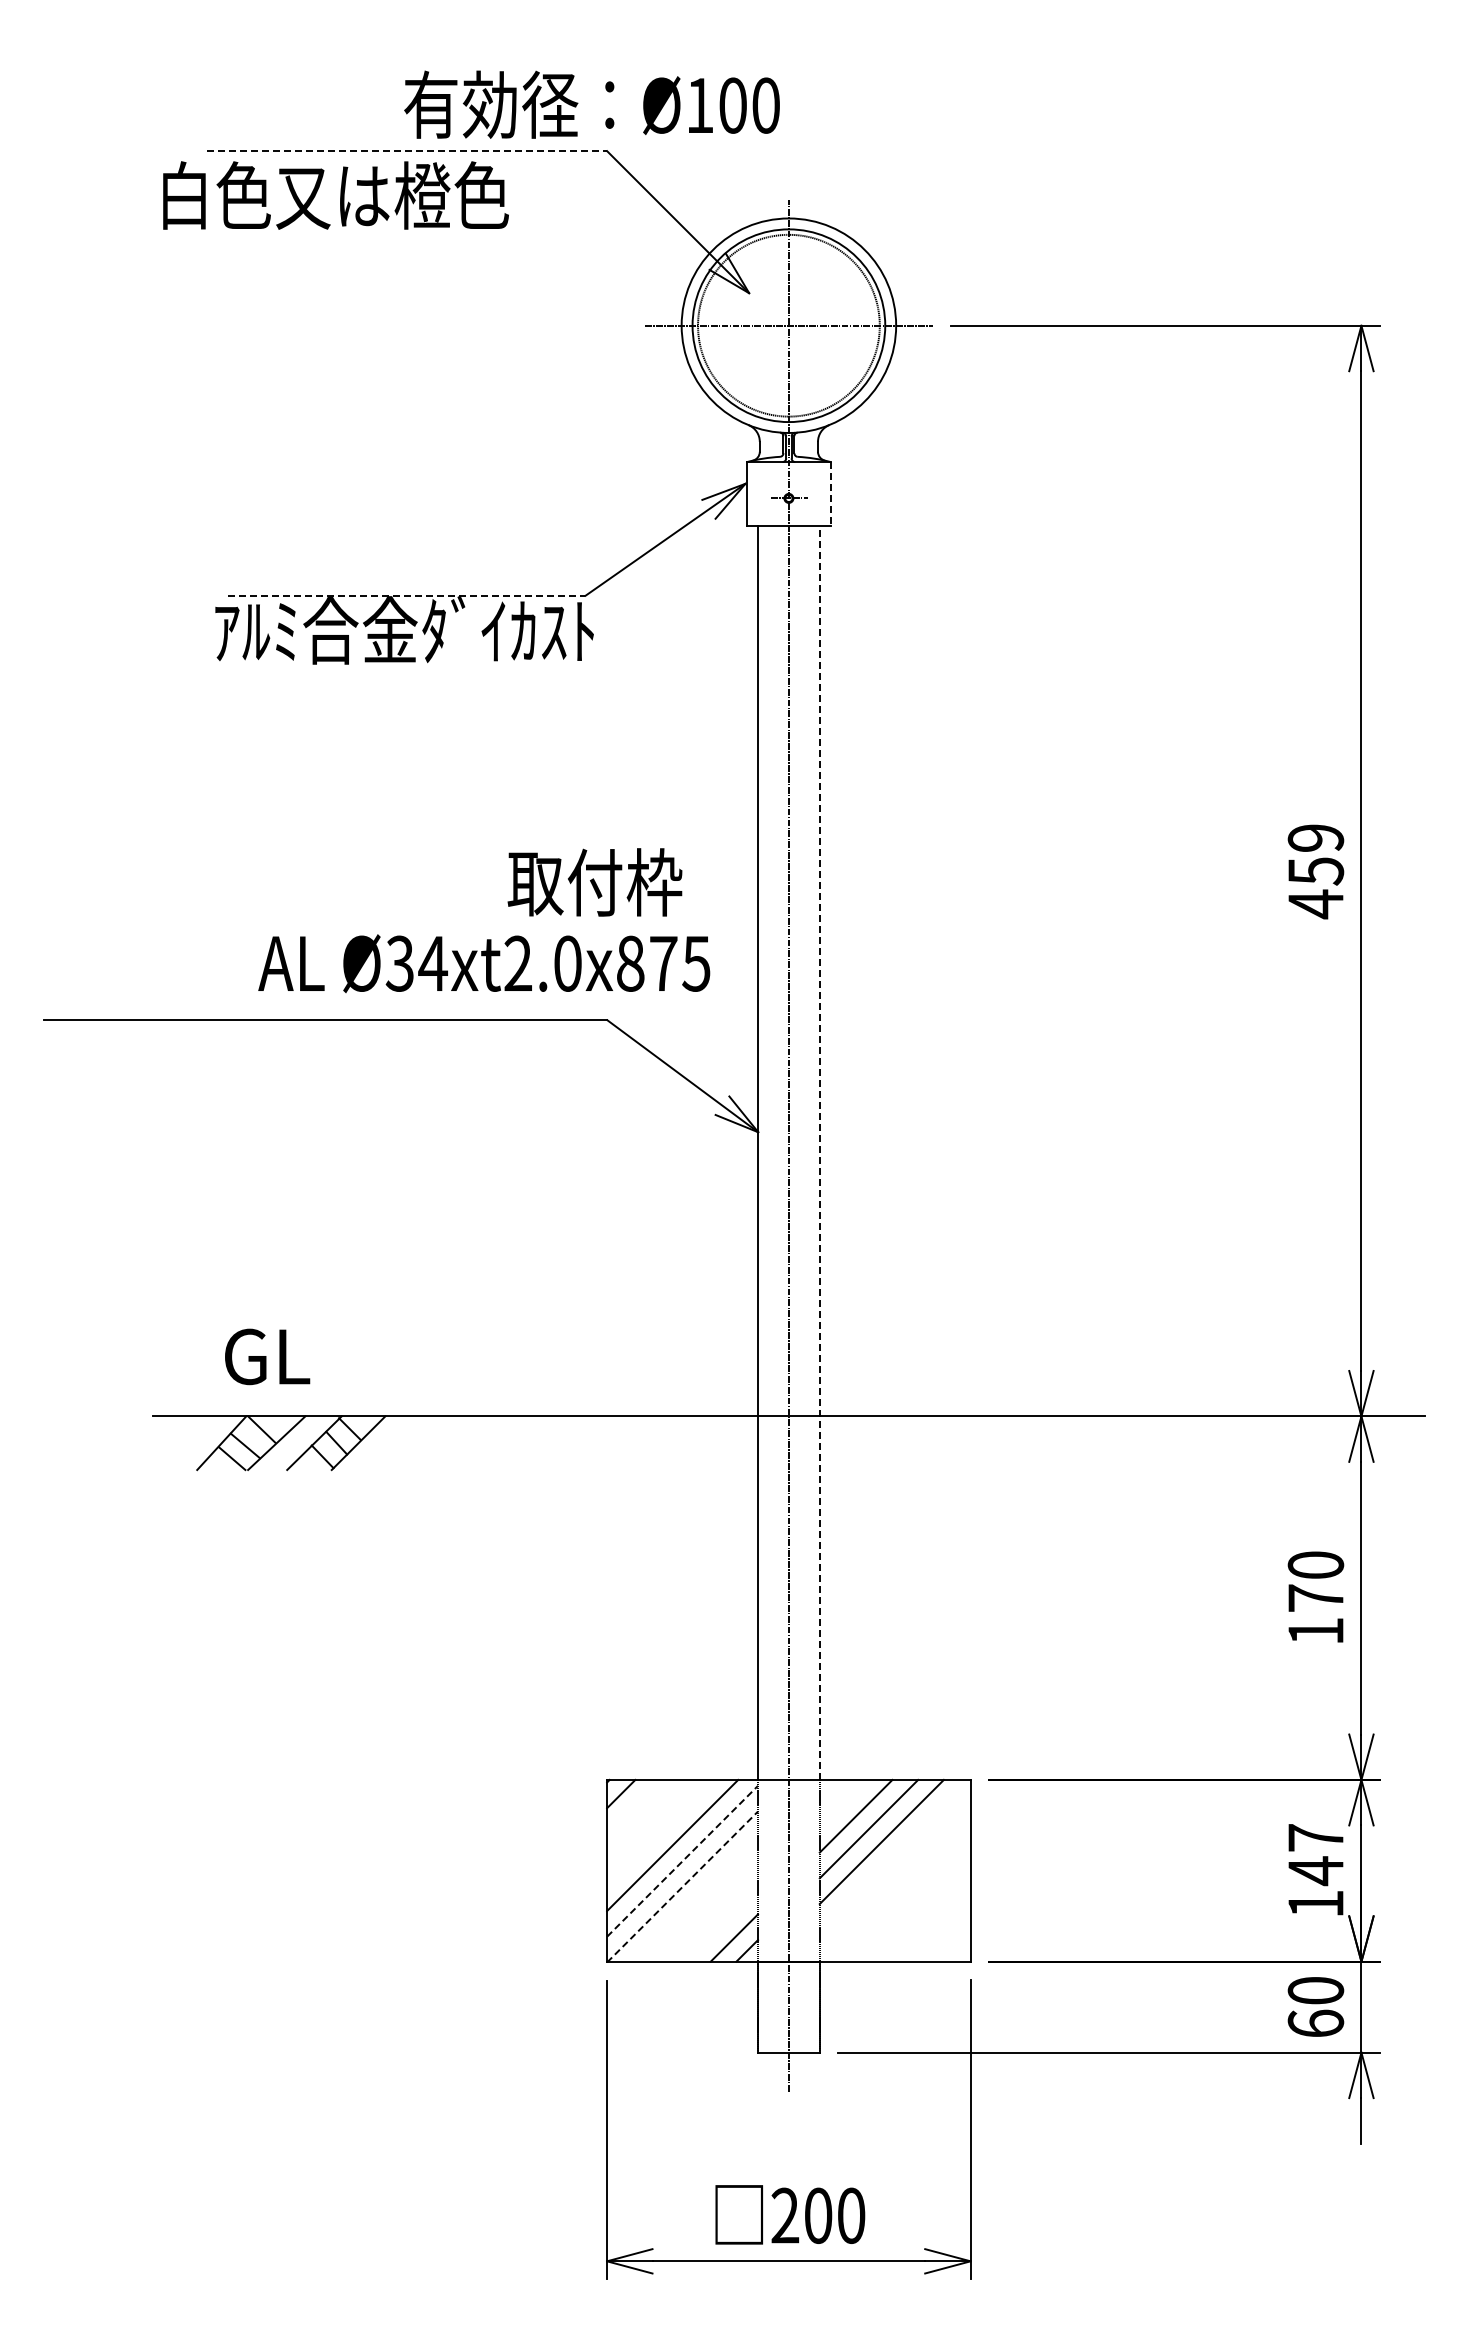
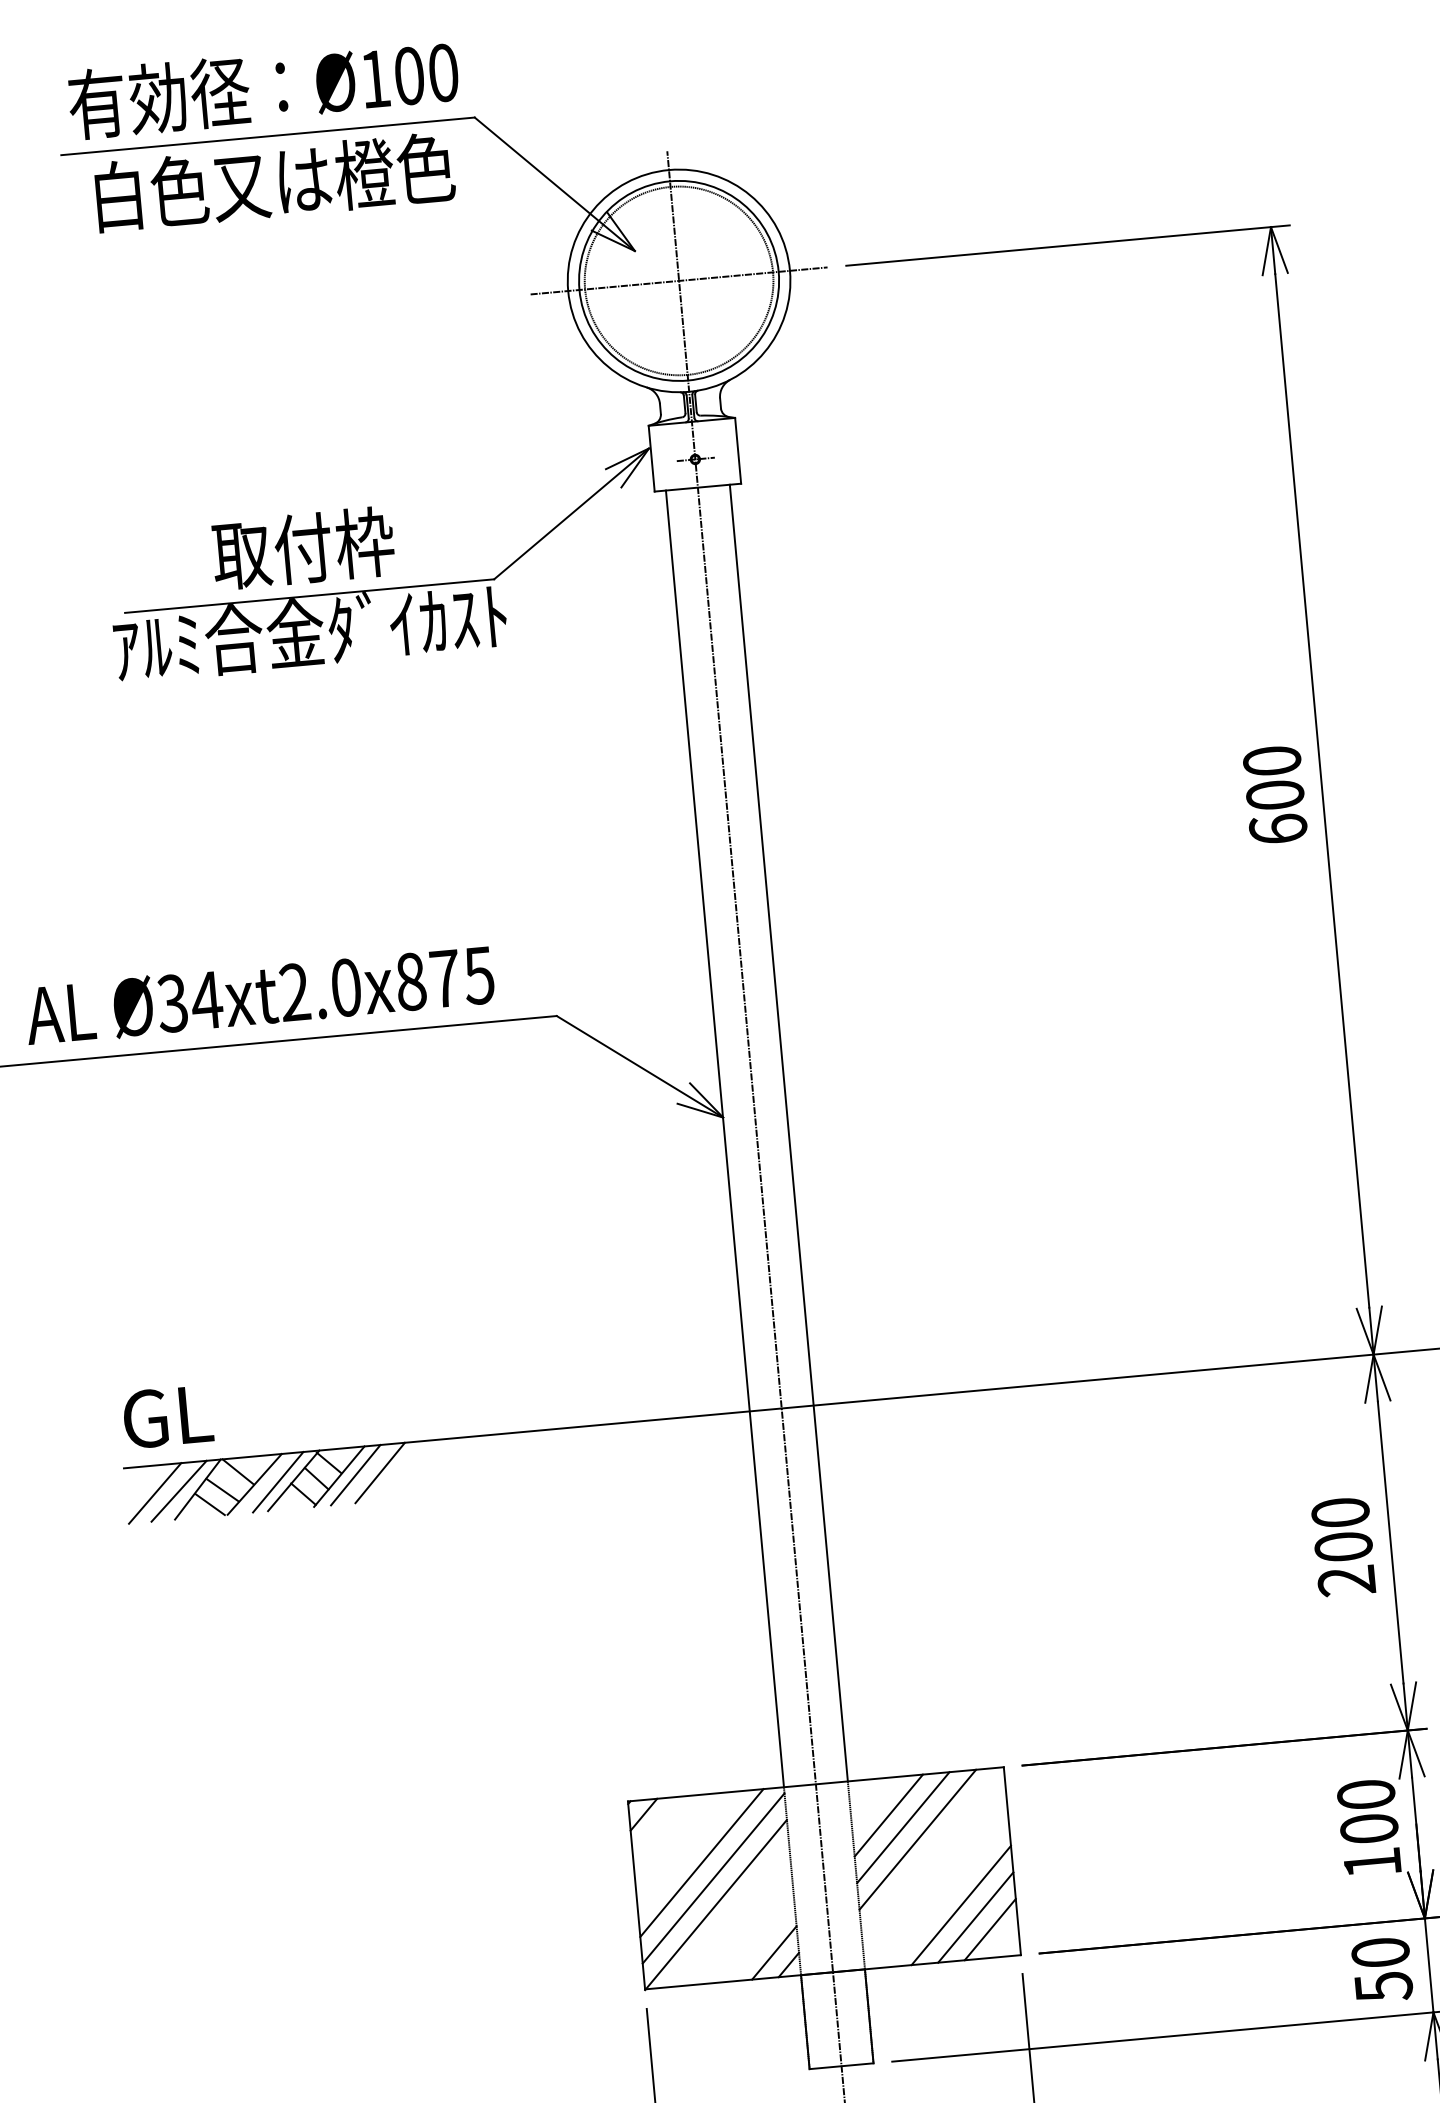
text: (591, 104) -> (262, 88), moved
line: (407, 151) -> (268, 136), dashed -> solid
text: (335, 195) -> (274, 181), moved
line: (830, 493) -> (737, 450), dashed -> solid
line: (406, 595) -> (309, 595), dashed -> solid
text: (1315, 871) -> (1274, 795), 459 -> 600
text: (594, 882) -> (302, 548), moved
text: (484, 963) -> (260, 995), moved
line: (819, 1152) -> (788, 1132), dashed -> solid
text: (267, 1356) -> (168, 1416), moved
line: (180, 1443) -> (155, 1493), added
line: (203, 1443) -> (179, 1491), added
line: (299, 1443) -> (278, 1482), added
line: (374, 1443) -> (355, 1475), added
line: (397, 1443) -> (379, 1473), added
text: (1315, 1614) -> (1344, 1563), 170 -> 200
text: (1315, 1855) -> (1367, 1812), 147 -> 100
line: (682, 1861) -> (713, 1878), dashed -> solid
line: (682, 1887) -> (716, 1905), dashed -> solid
line: (917, 1908) -> (960, 1905), added
line: (930, 1921) -> (975, 1917), added
line: (943, 1934) -> (990, 1929), added
text: (1315, 2023) -> (1383, 1986), 60 -> 50

